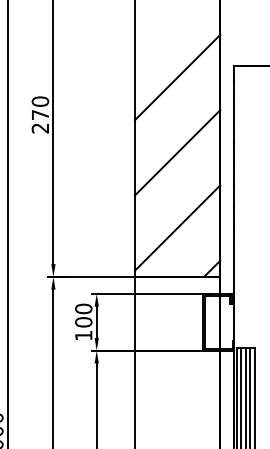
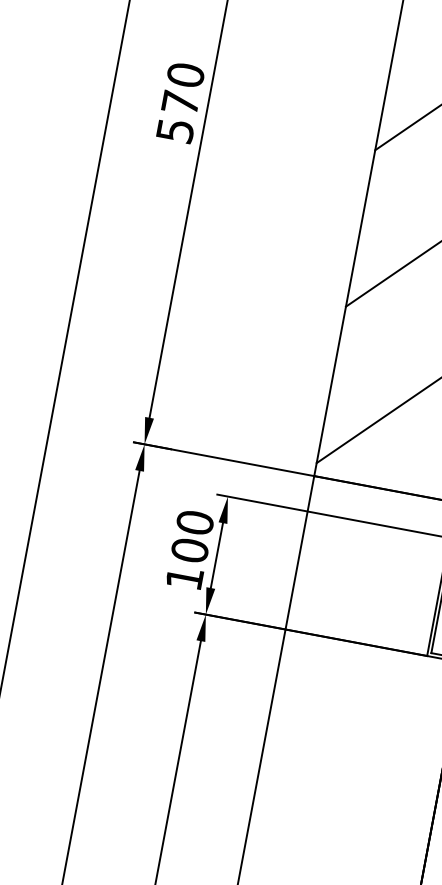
text: (40, 128) -> (175, 130), 270 -> 570

